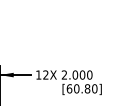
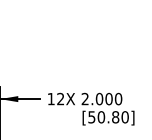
text: (69, 88) -> (91, 116), [60.80] -> [50.80]

